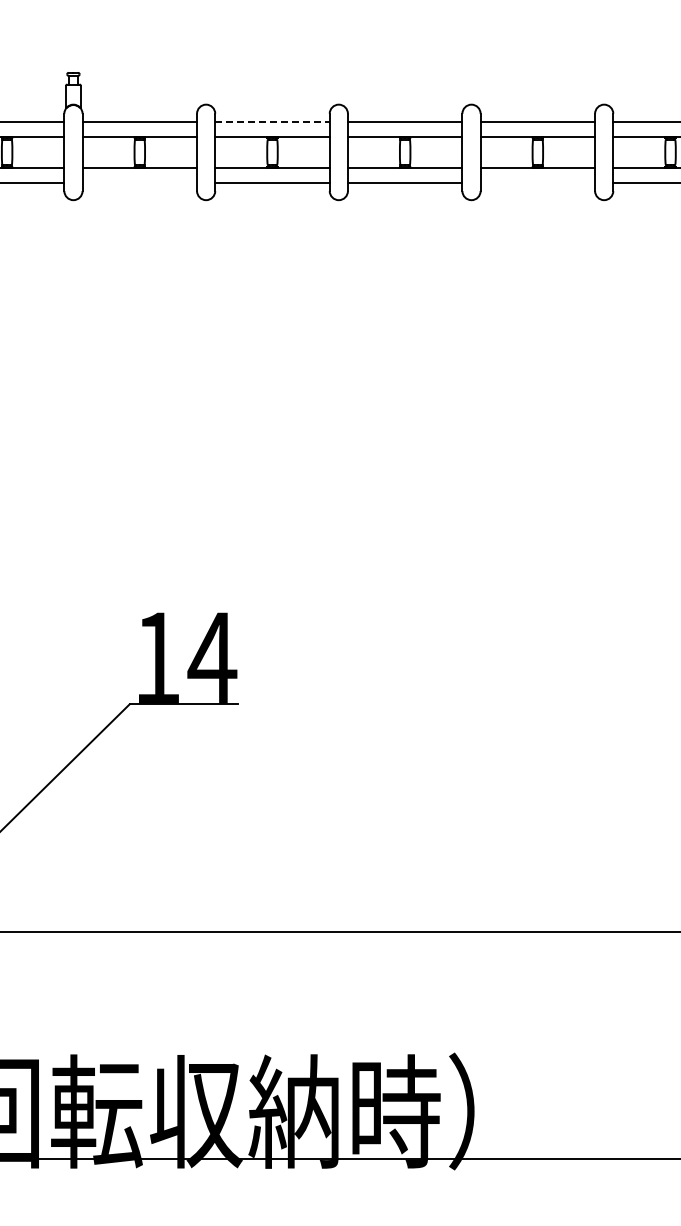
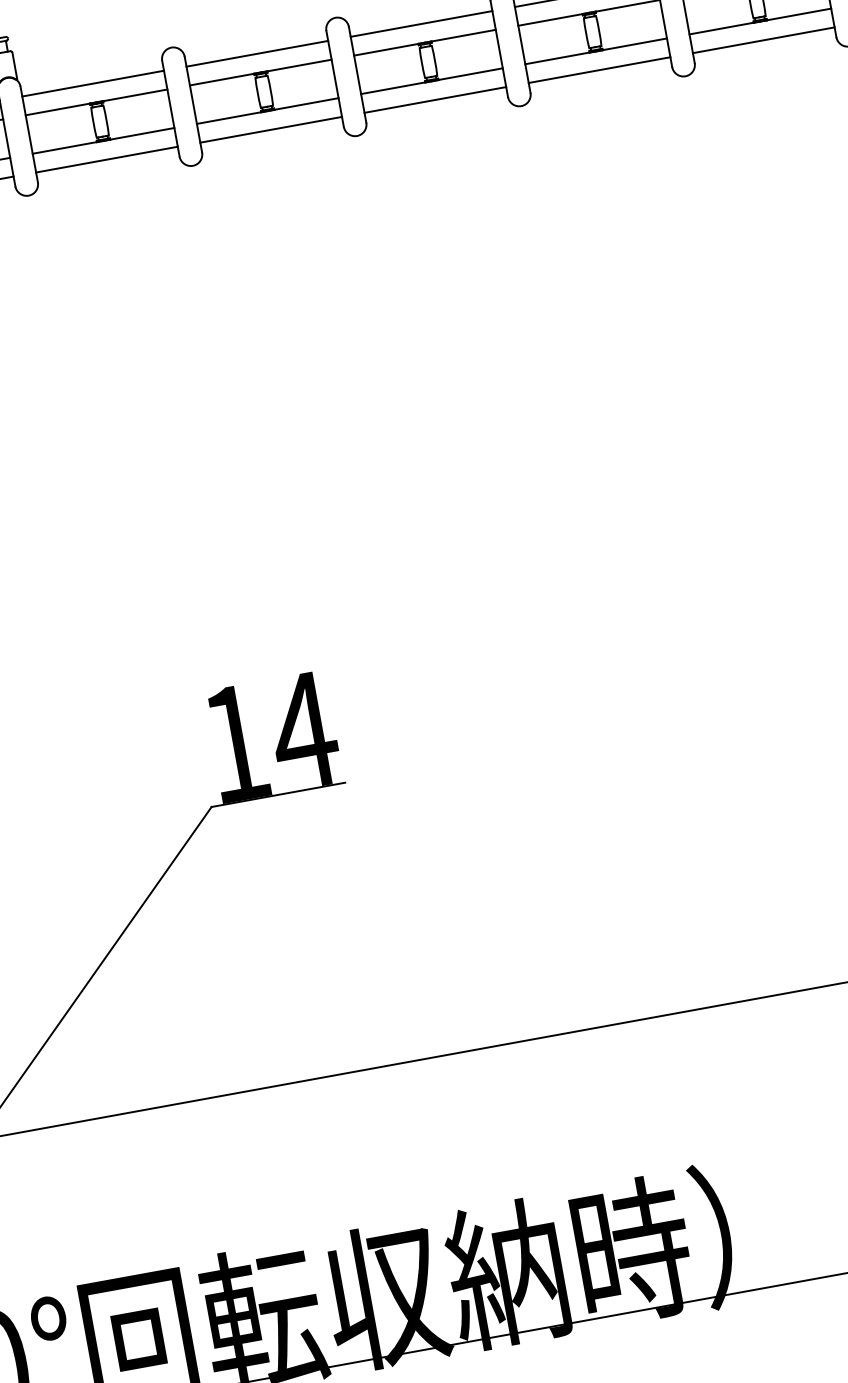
line: (272, 121) -> (257, 53), dashed -> solid
line: (139, 183) -> (106, 160), added
line: (537, 183) -> (599, 70), added

